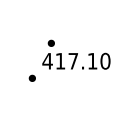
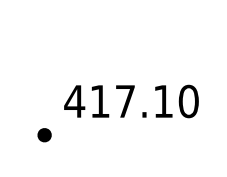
part: (50, 42) -> (80, 64), removed

